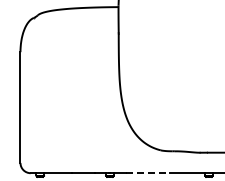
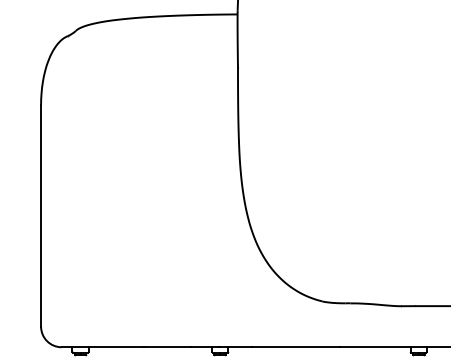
line: (147, 173) -> (295, 347), dashed -> solid

